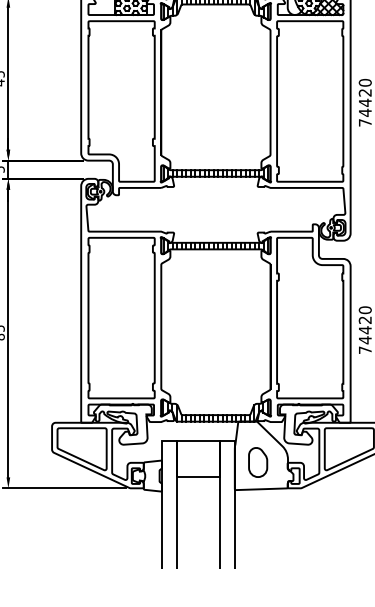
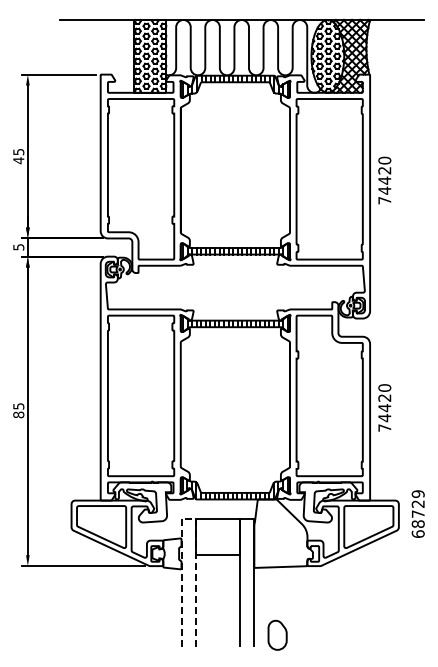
line: (170, 440) -> (189, 518), solid -> dashed
part: (258, 461) -> (277, 634), moved

